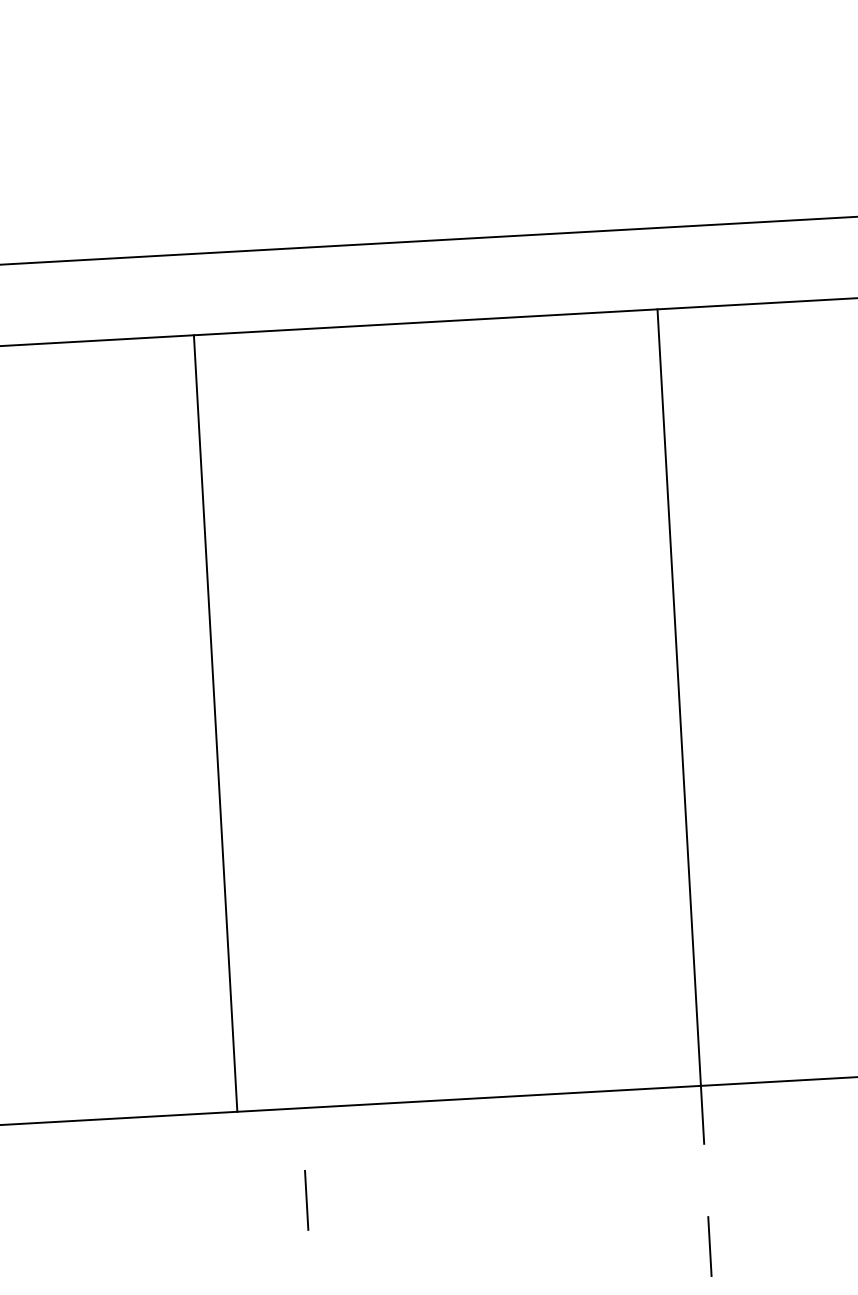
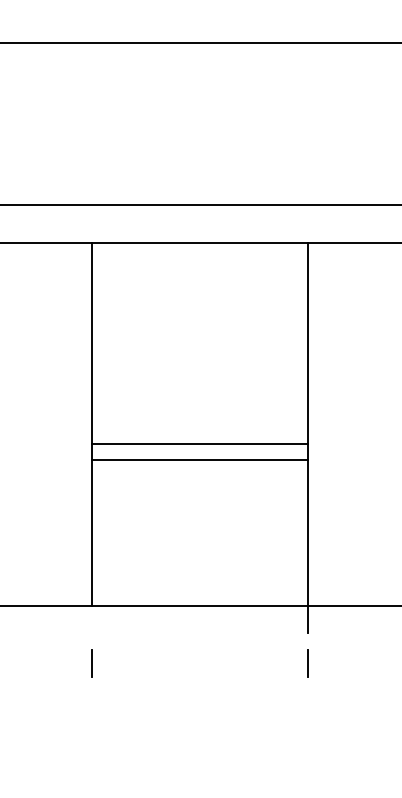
line: (448, 750) -> (199, 443), added
line: (450, 786) -> (199, 460), added
line: (306, 1200) -> (91, 663), moved
line: (708, 1246) -> (307, 663), moved

